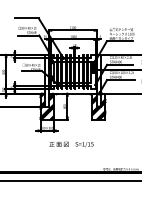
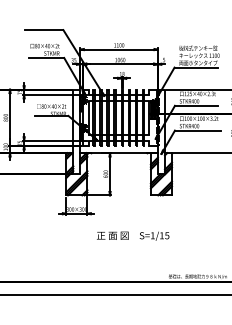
text: (71, 144) -> (133, 236), moved

